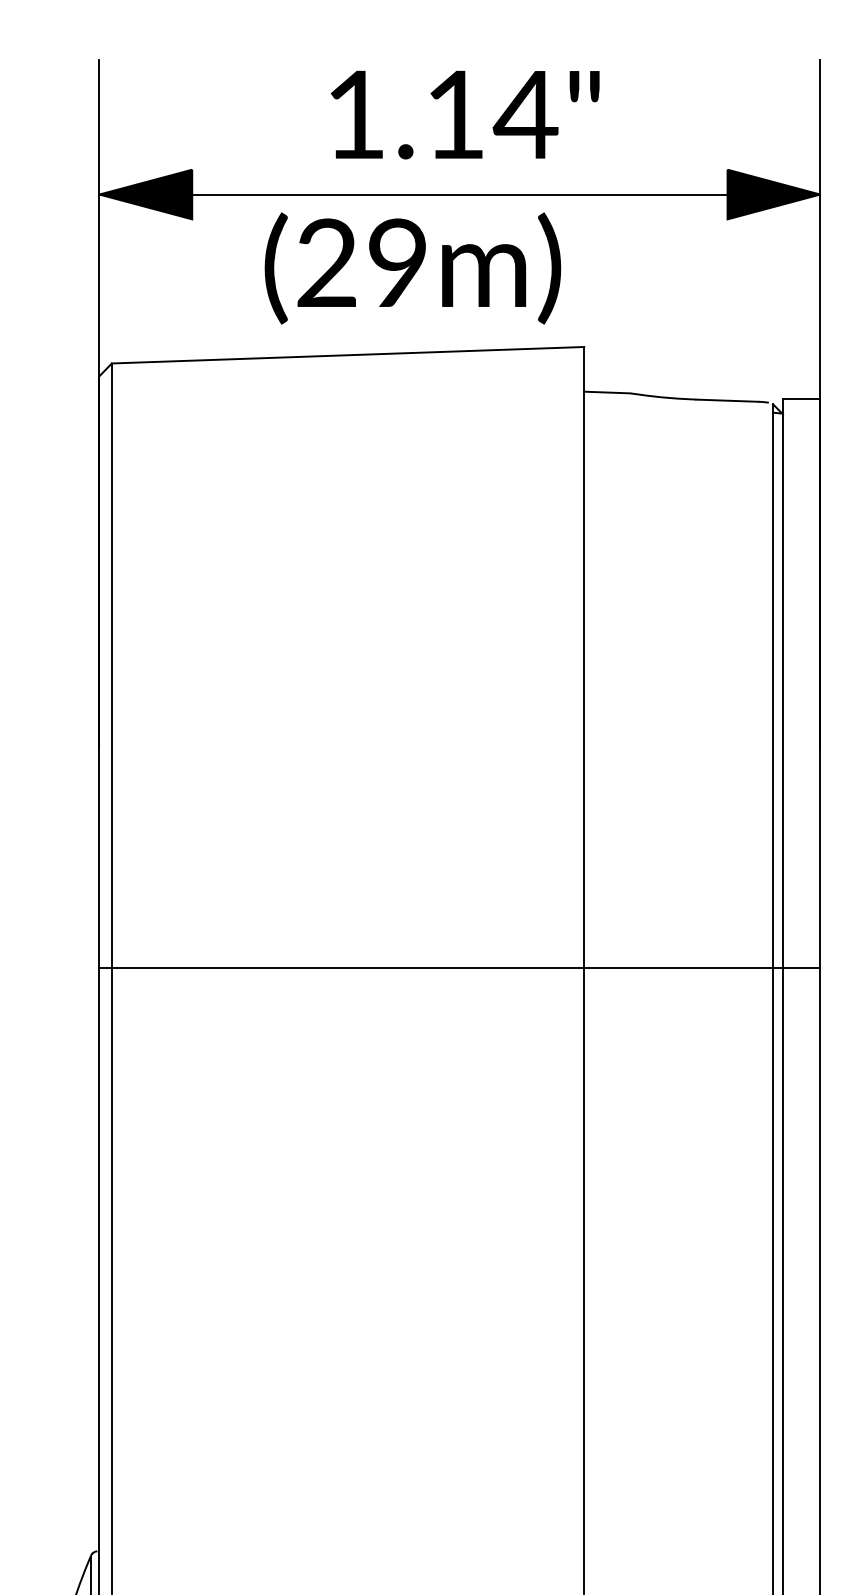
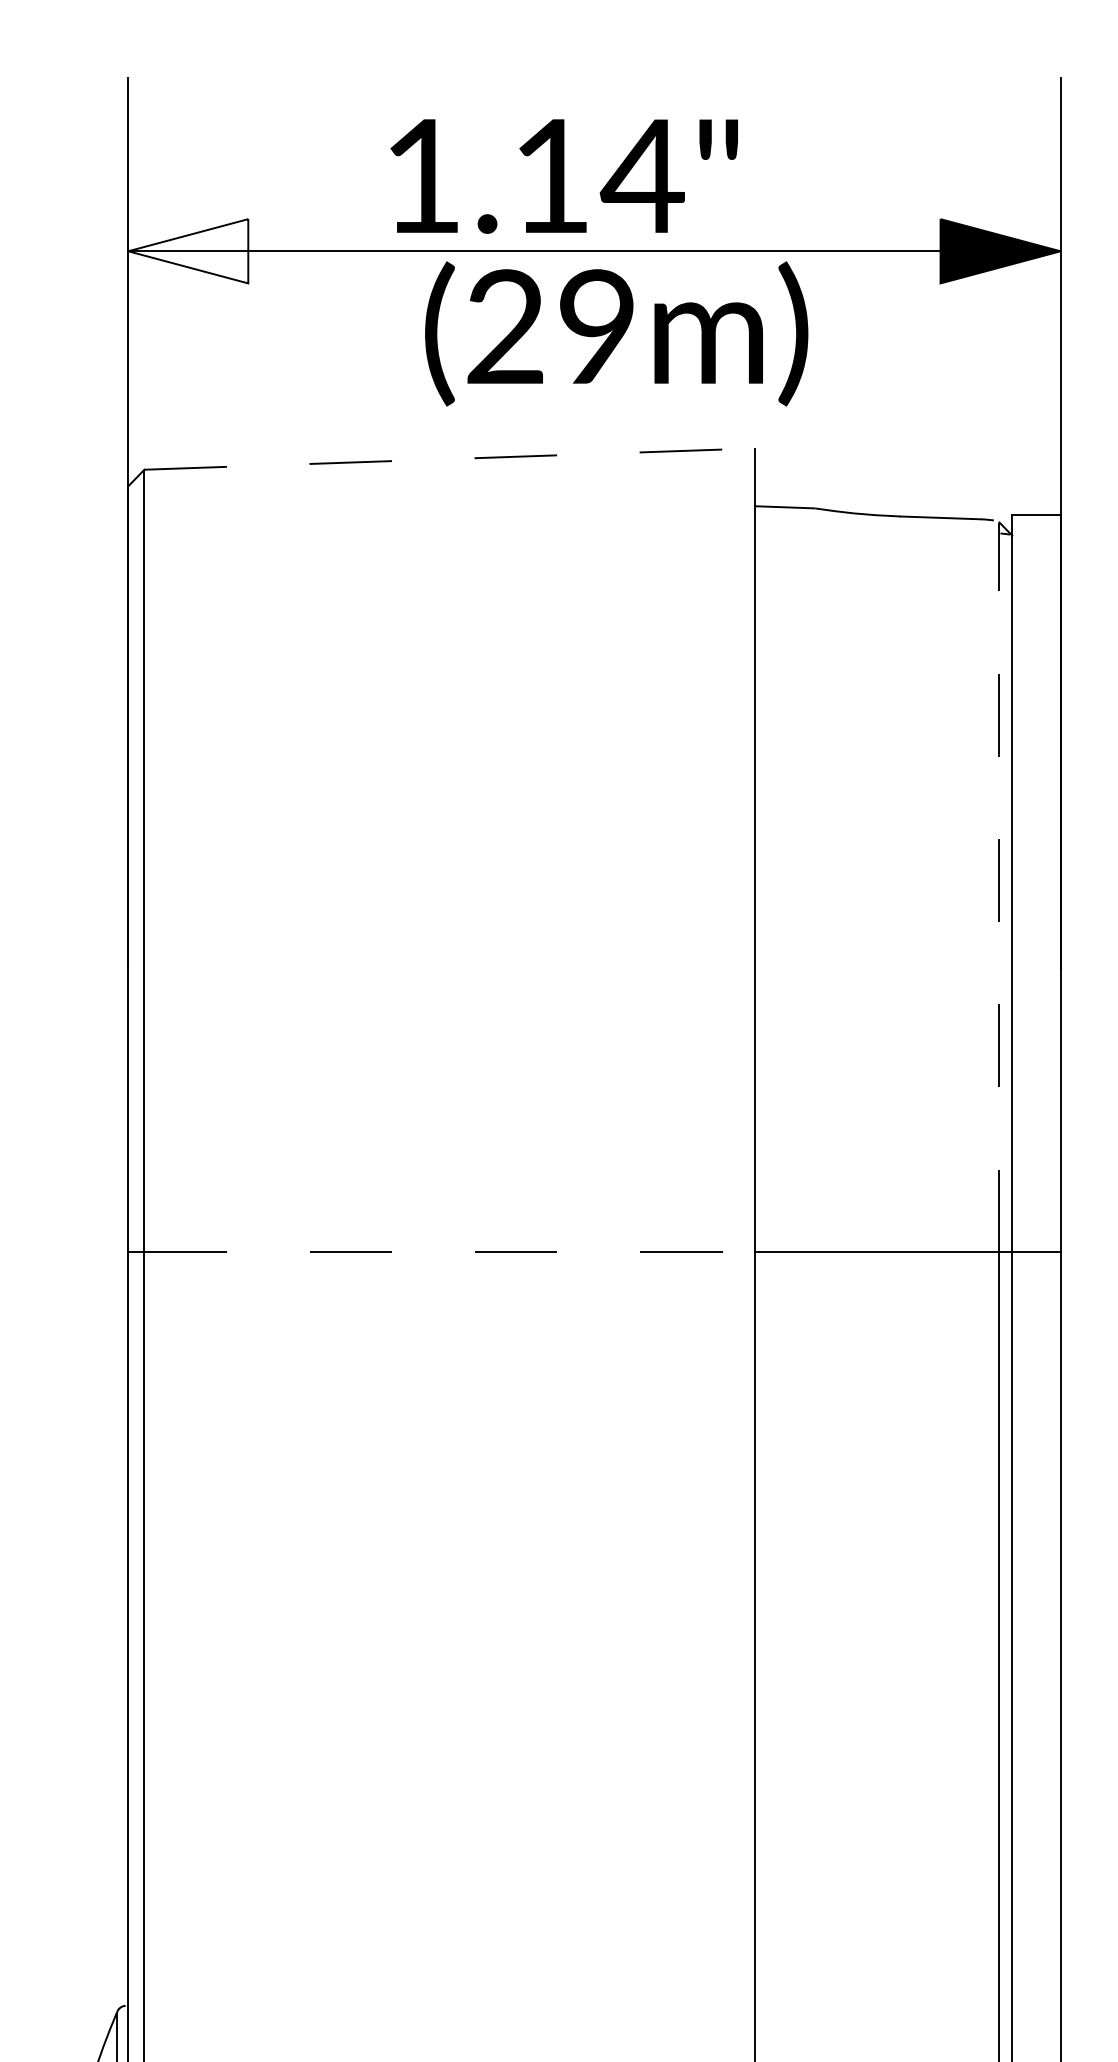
text: (464, 115) -> (563, 176), moved
fill: (145, 194) -> (188, 251), removed
text: (412, 268) -> (616, 333), moved
line: (347, 355) -> (449, 459), solid -> dashed
line: (773, 686) -> (999, 887), solid -> dashed
line: (348, 968) -> (450, 1252), solid -> dashed

